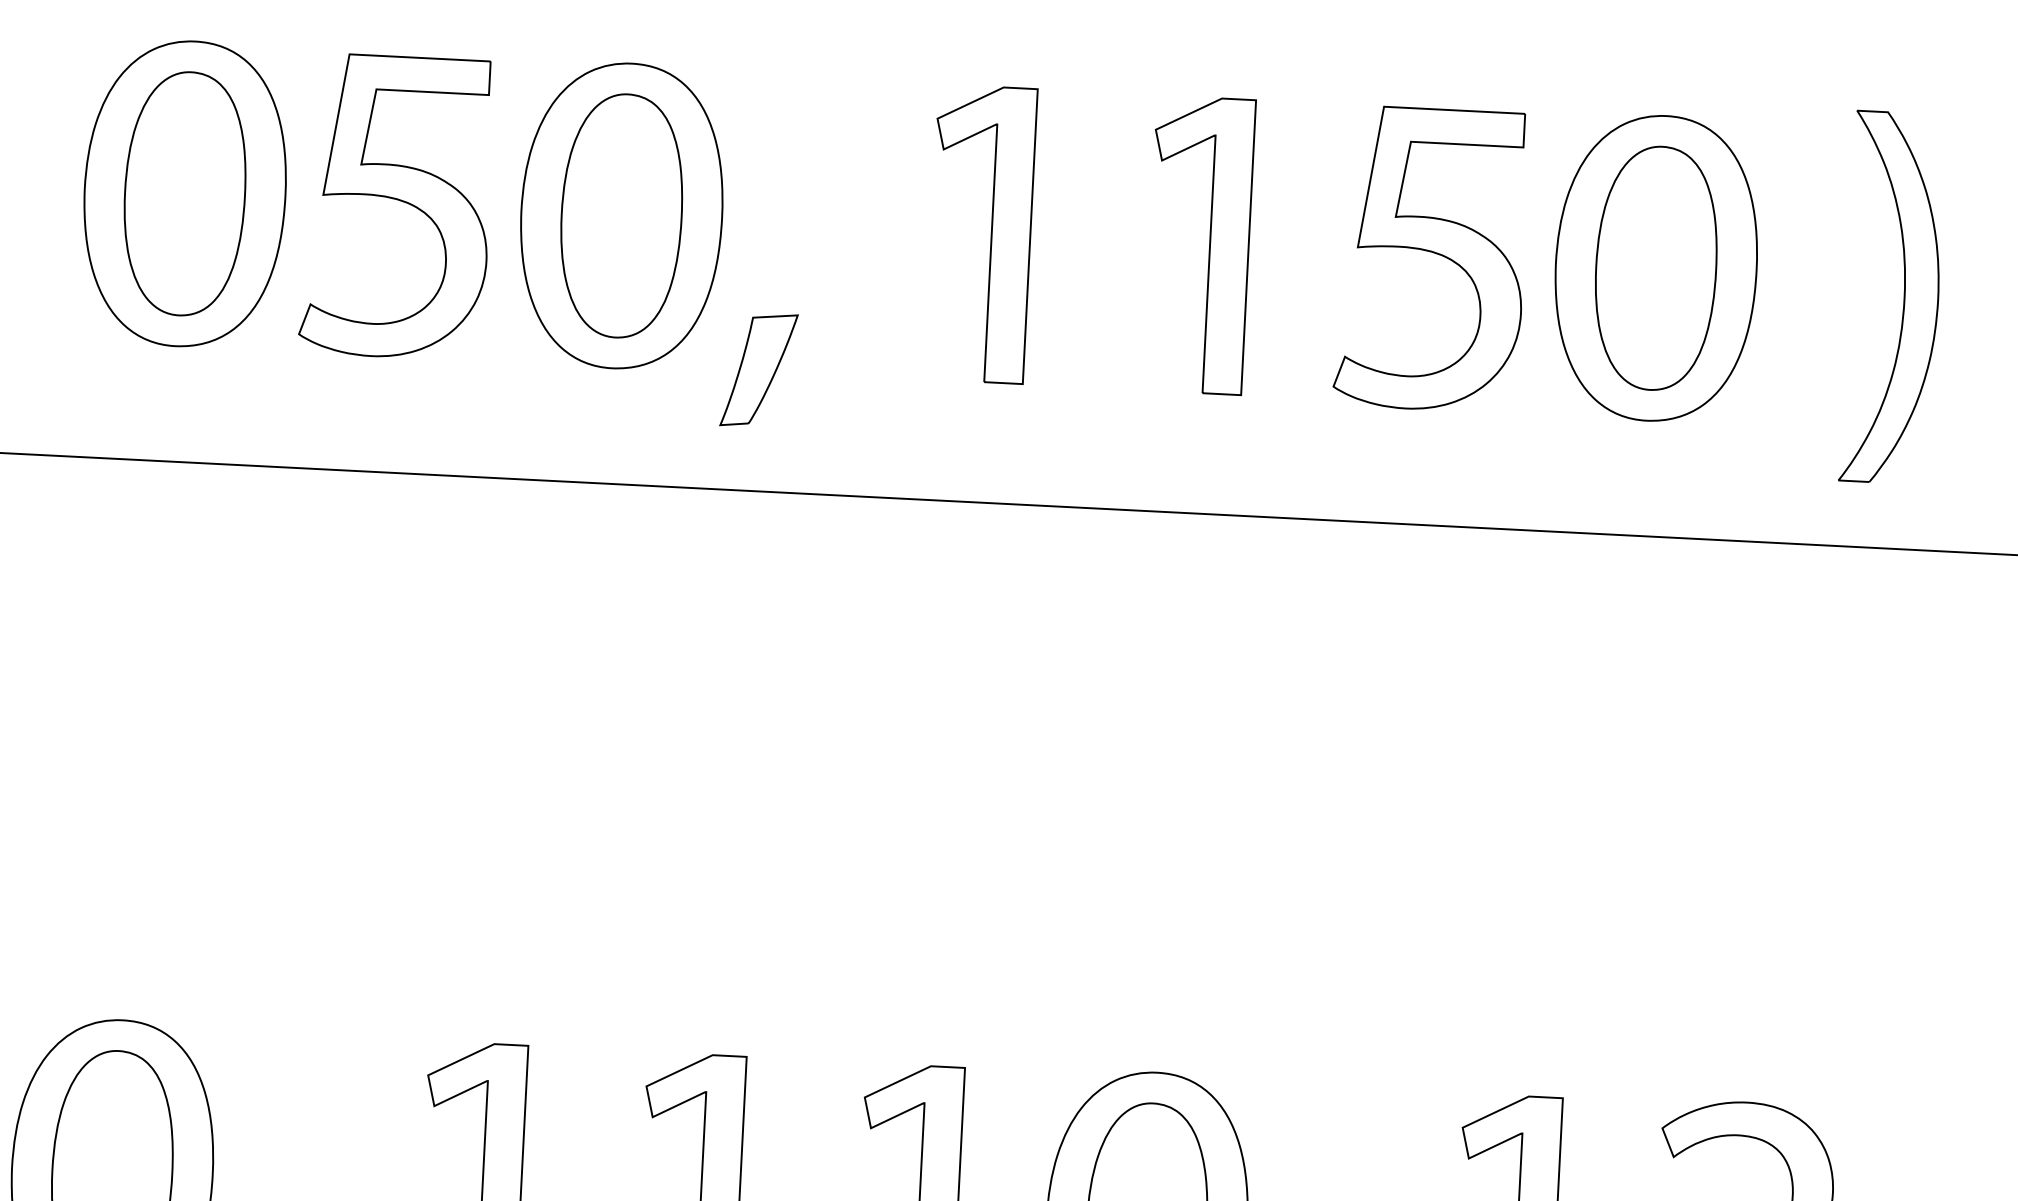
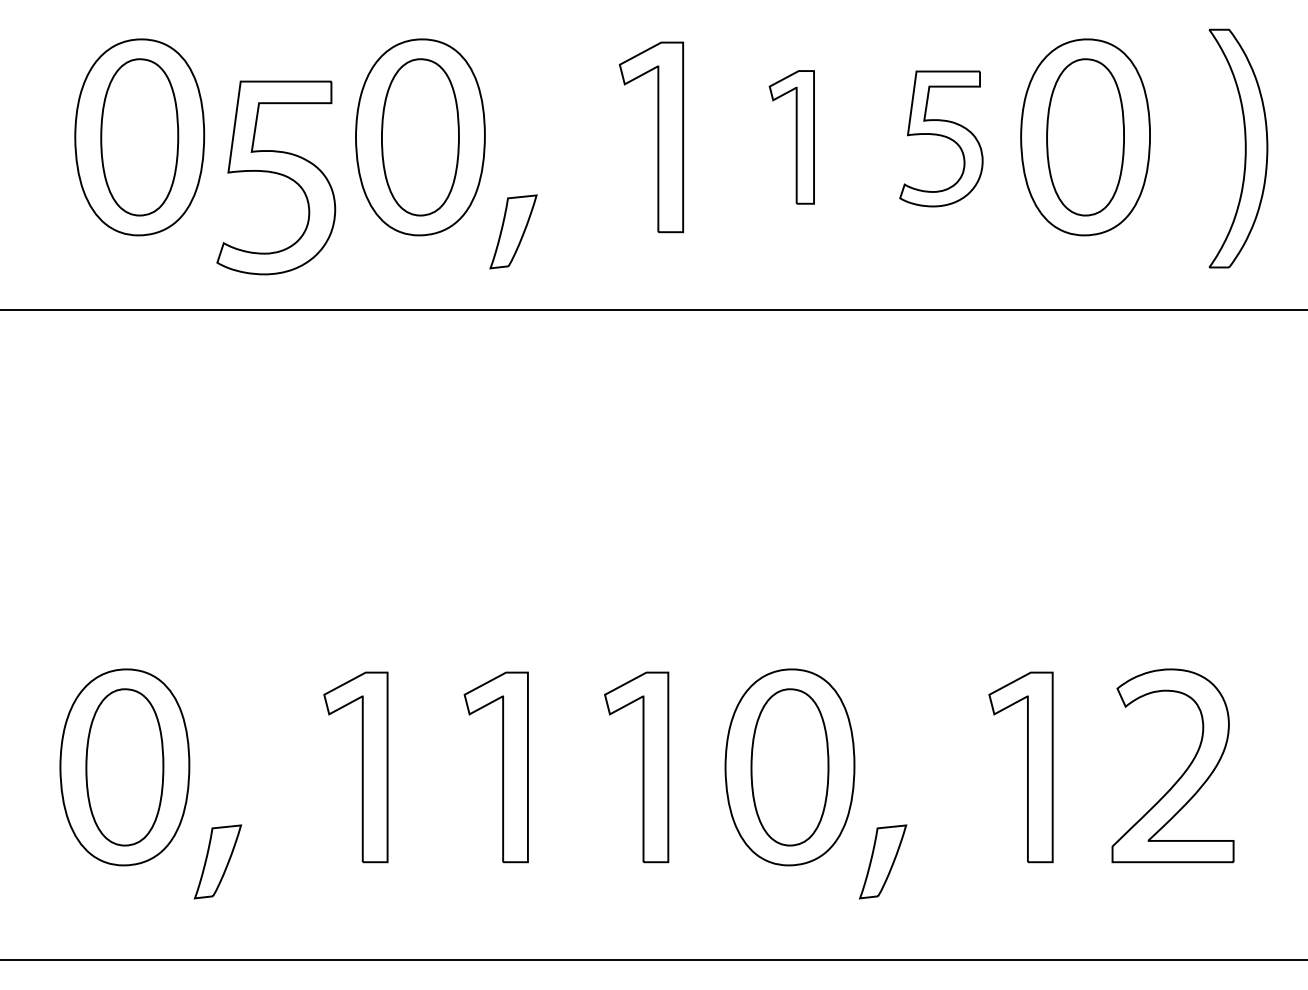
part: (397, 206) -> (276, 177), moved
part: (1198, 245) -> (791, 137), size x0.7
part: (1432, 258) -> (941, 138), size x0.7

